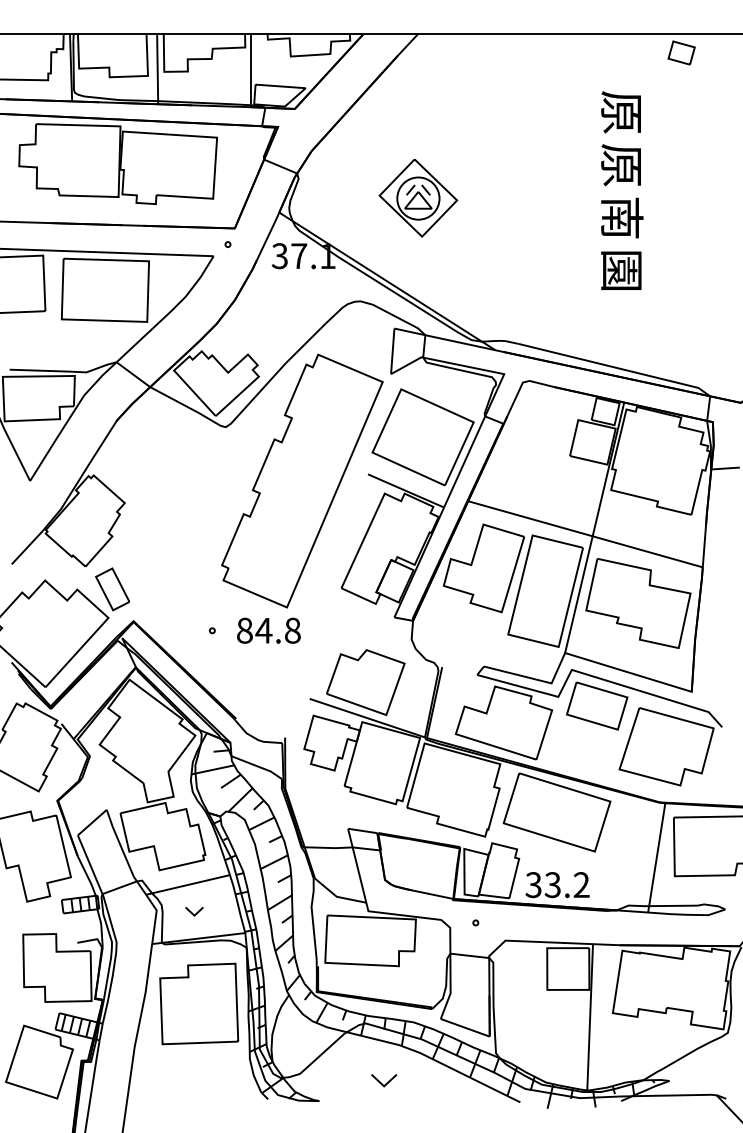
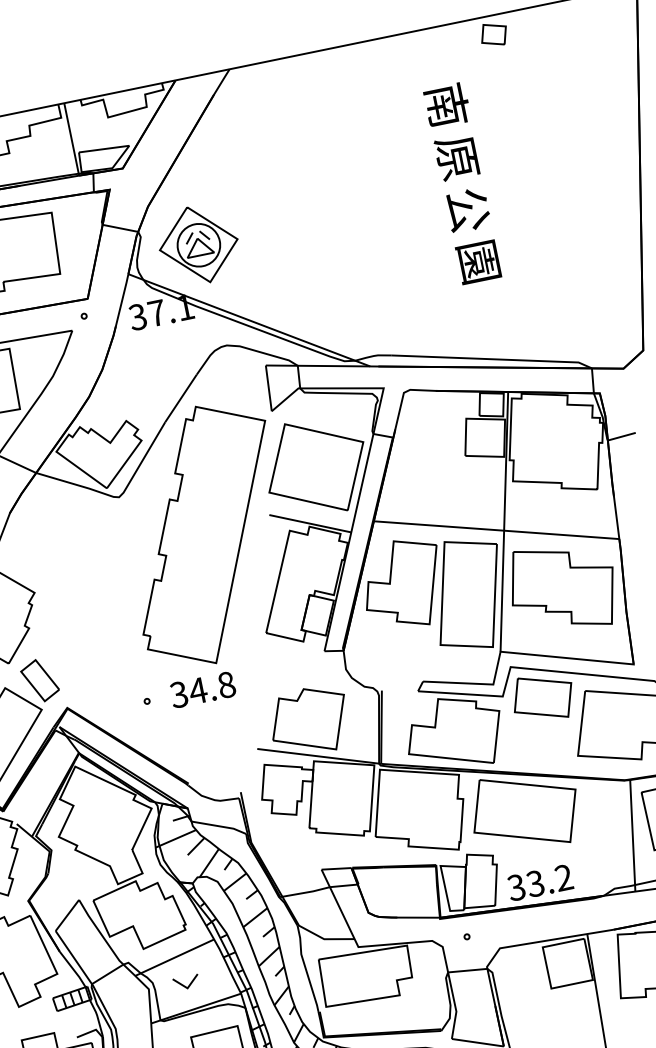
text: (622, 112) -> (447, 105), 原 -> 南
part: (418, 198) -> (198, 245), moved
text: (622, 217) -> (468, 209), 南 -> 公
text: (244, 630) -> (178, 694), 84.8 -> 34.8
part: (194, 911) -> (186, 982), size x1.43

